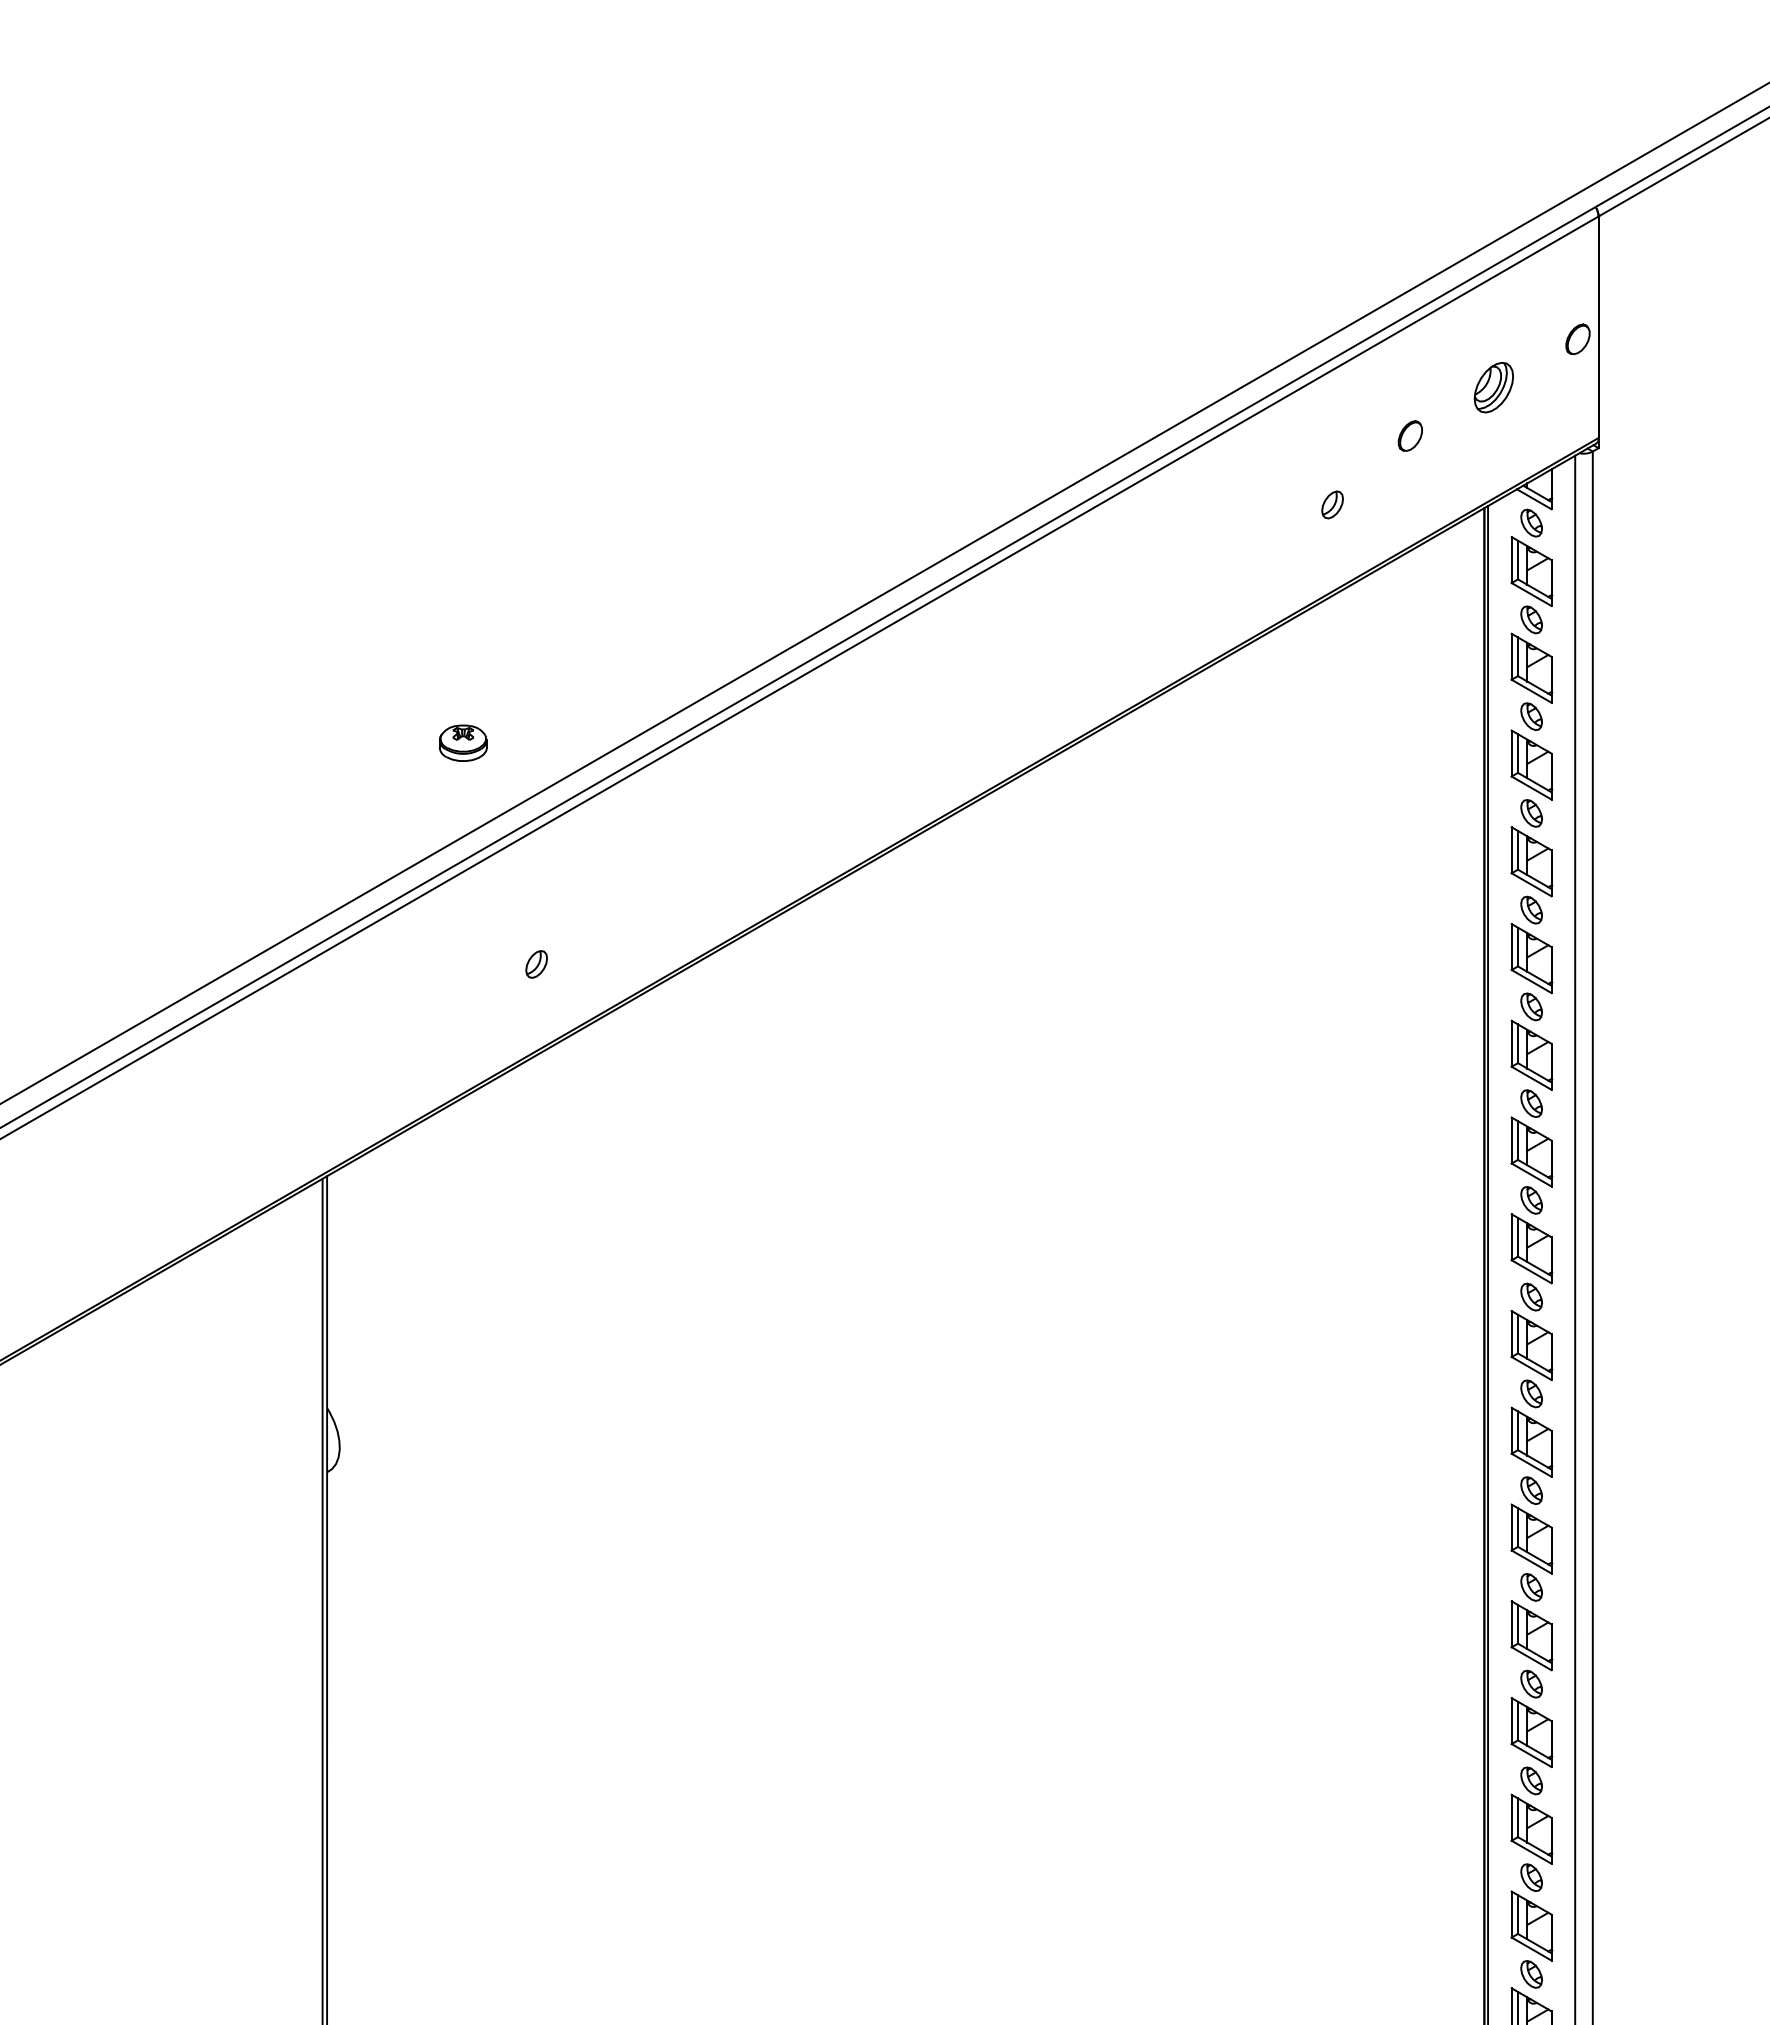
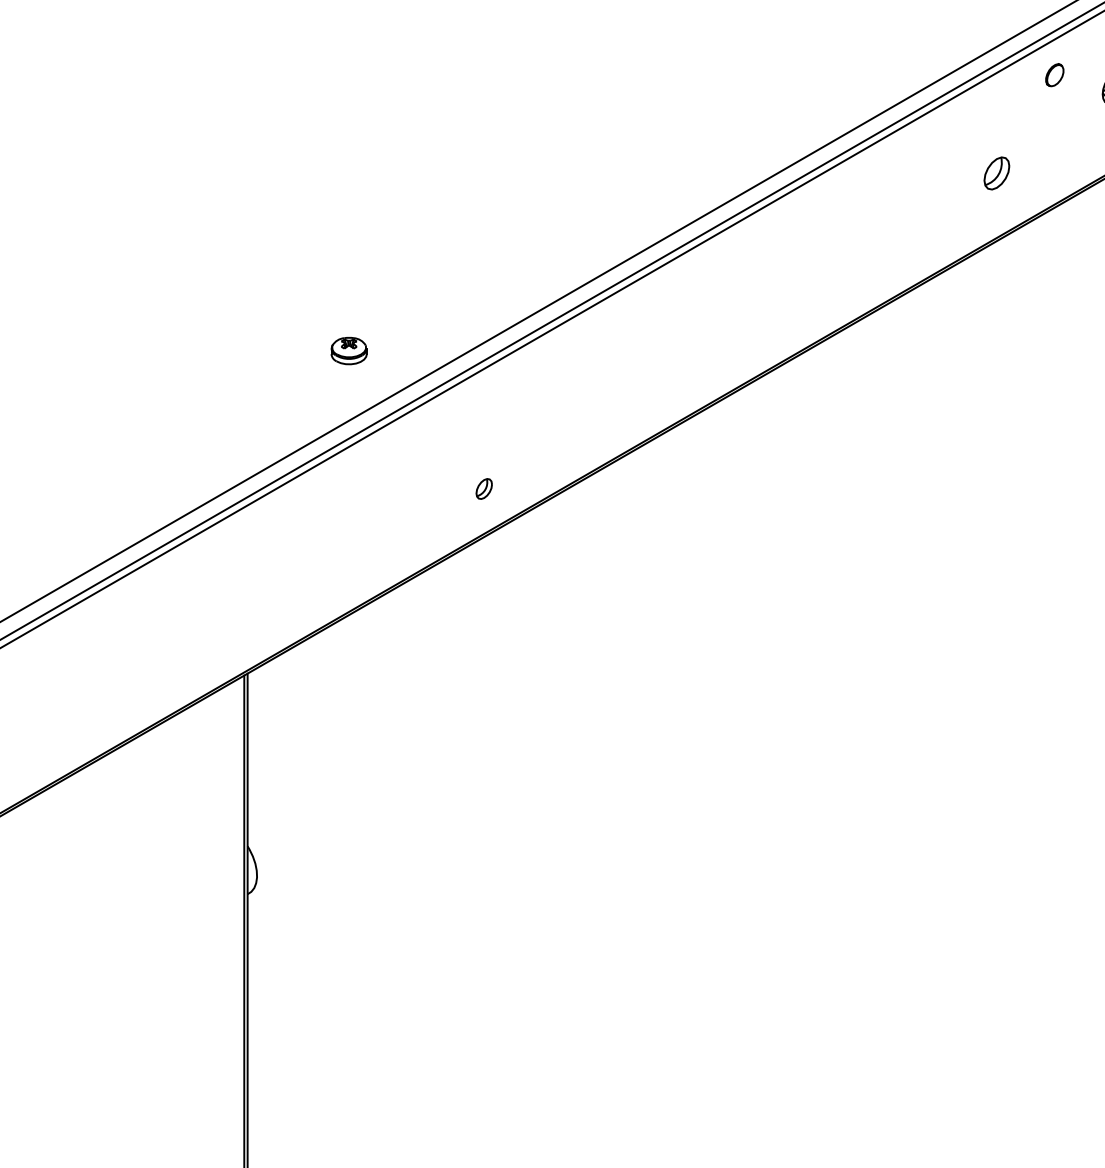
part: (1409, 435) -> (1054, 74), moved
part: (1332, 504) -> (996, 173), size x1.6
part: (536, 964) -> (484, 489), moved

